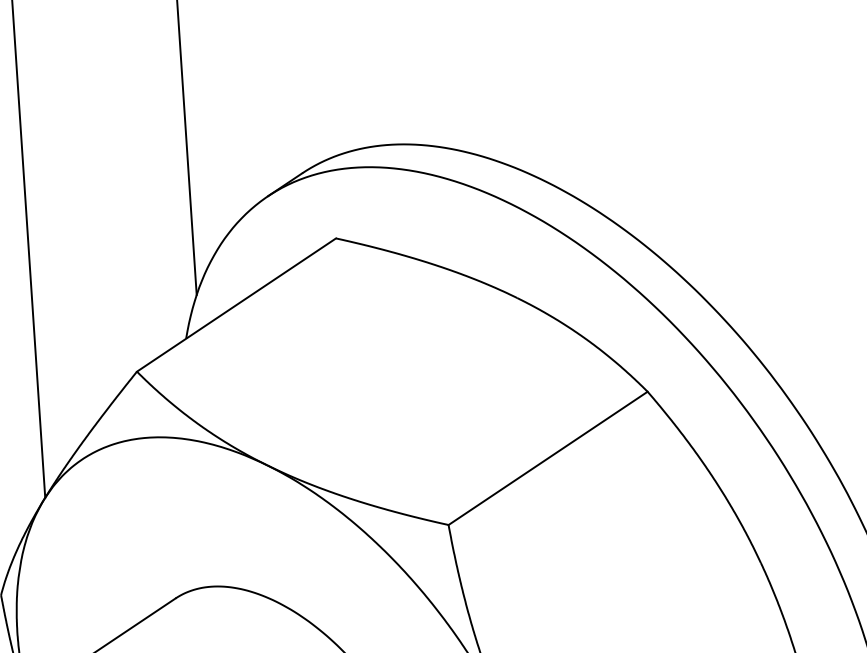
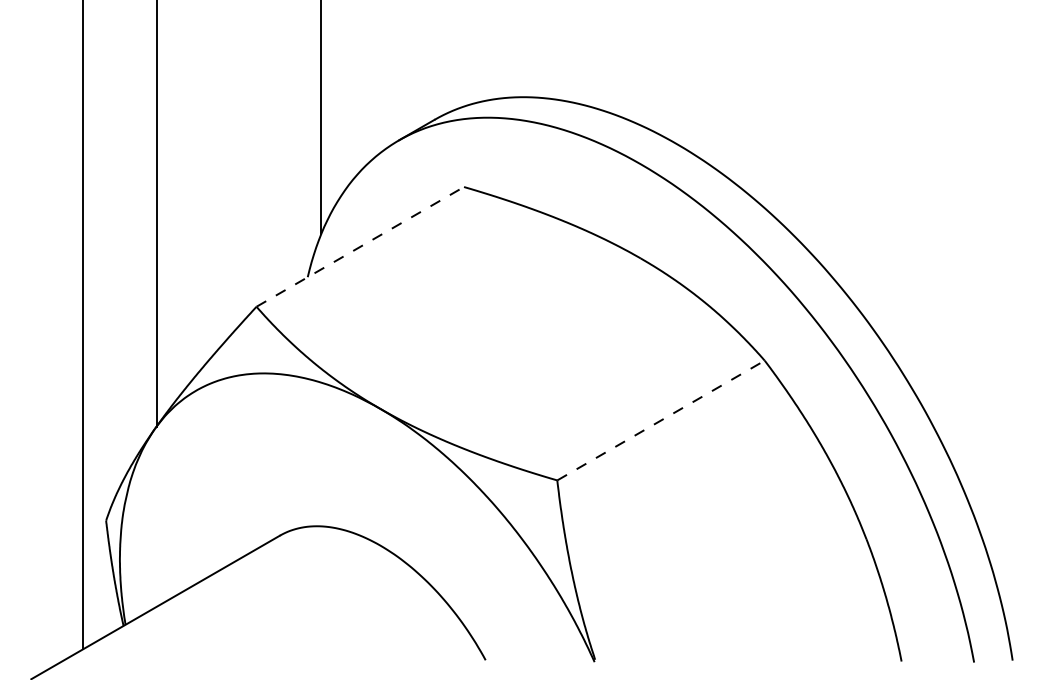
line: (236, 304) -> (360, 246), solid -> dashed
line: (548, 458) -> (661, 420), solid -> dashed

